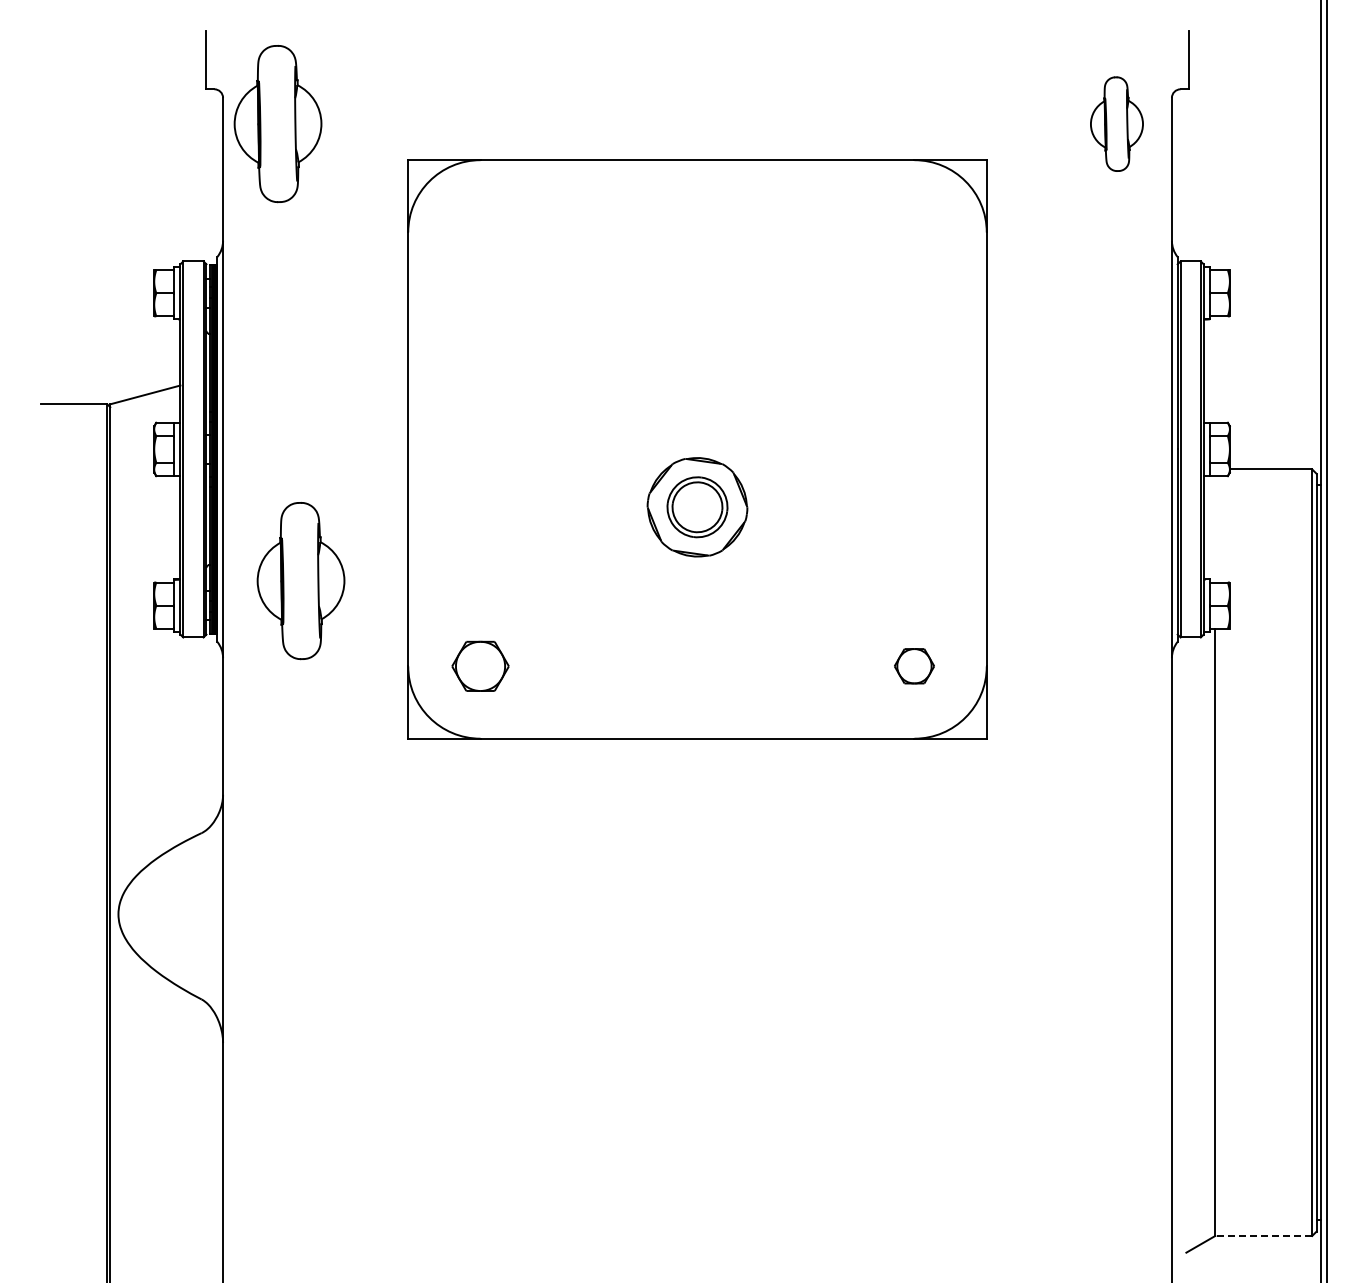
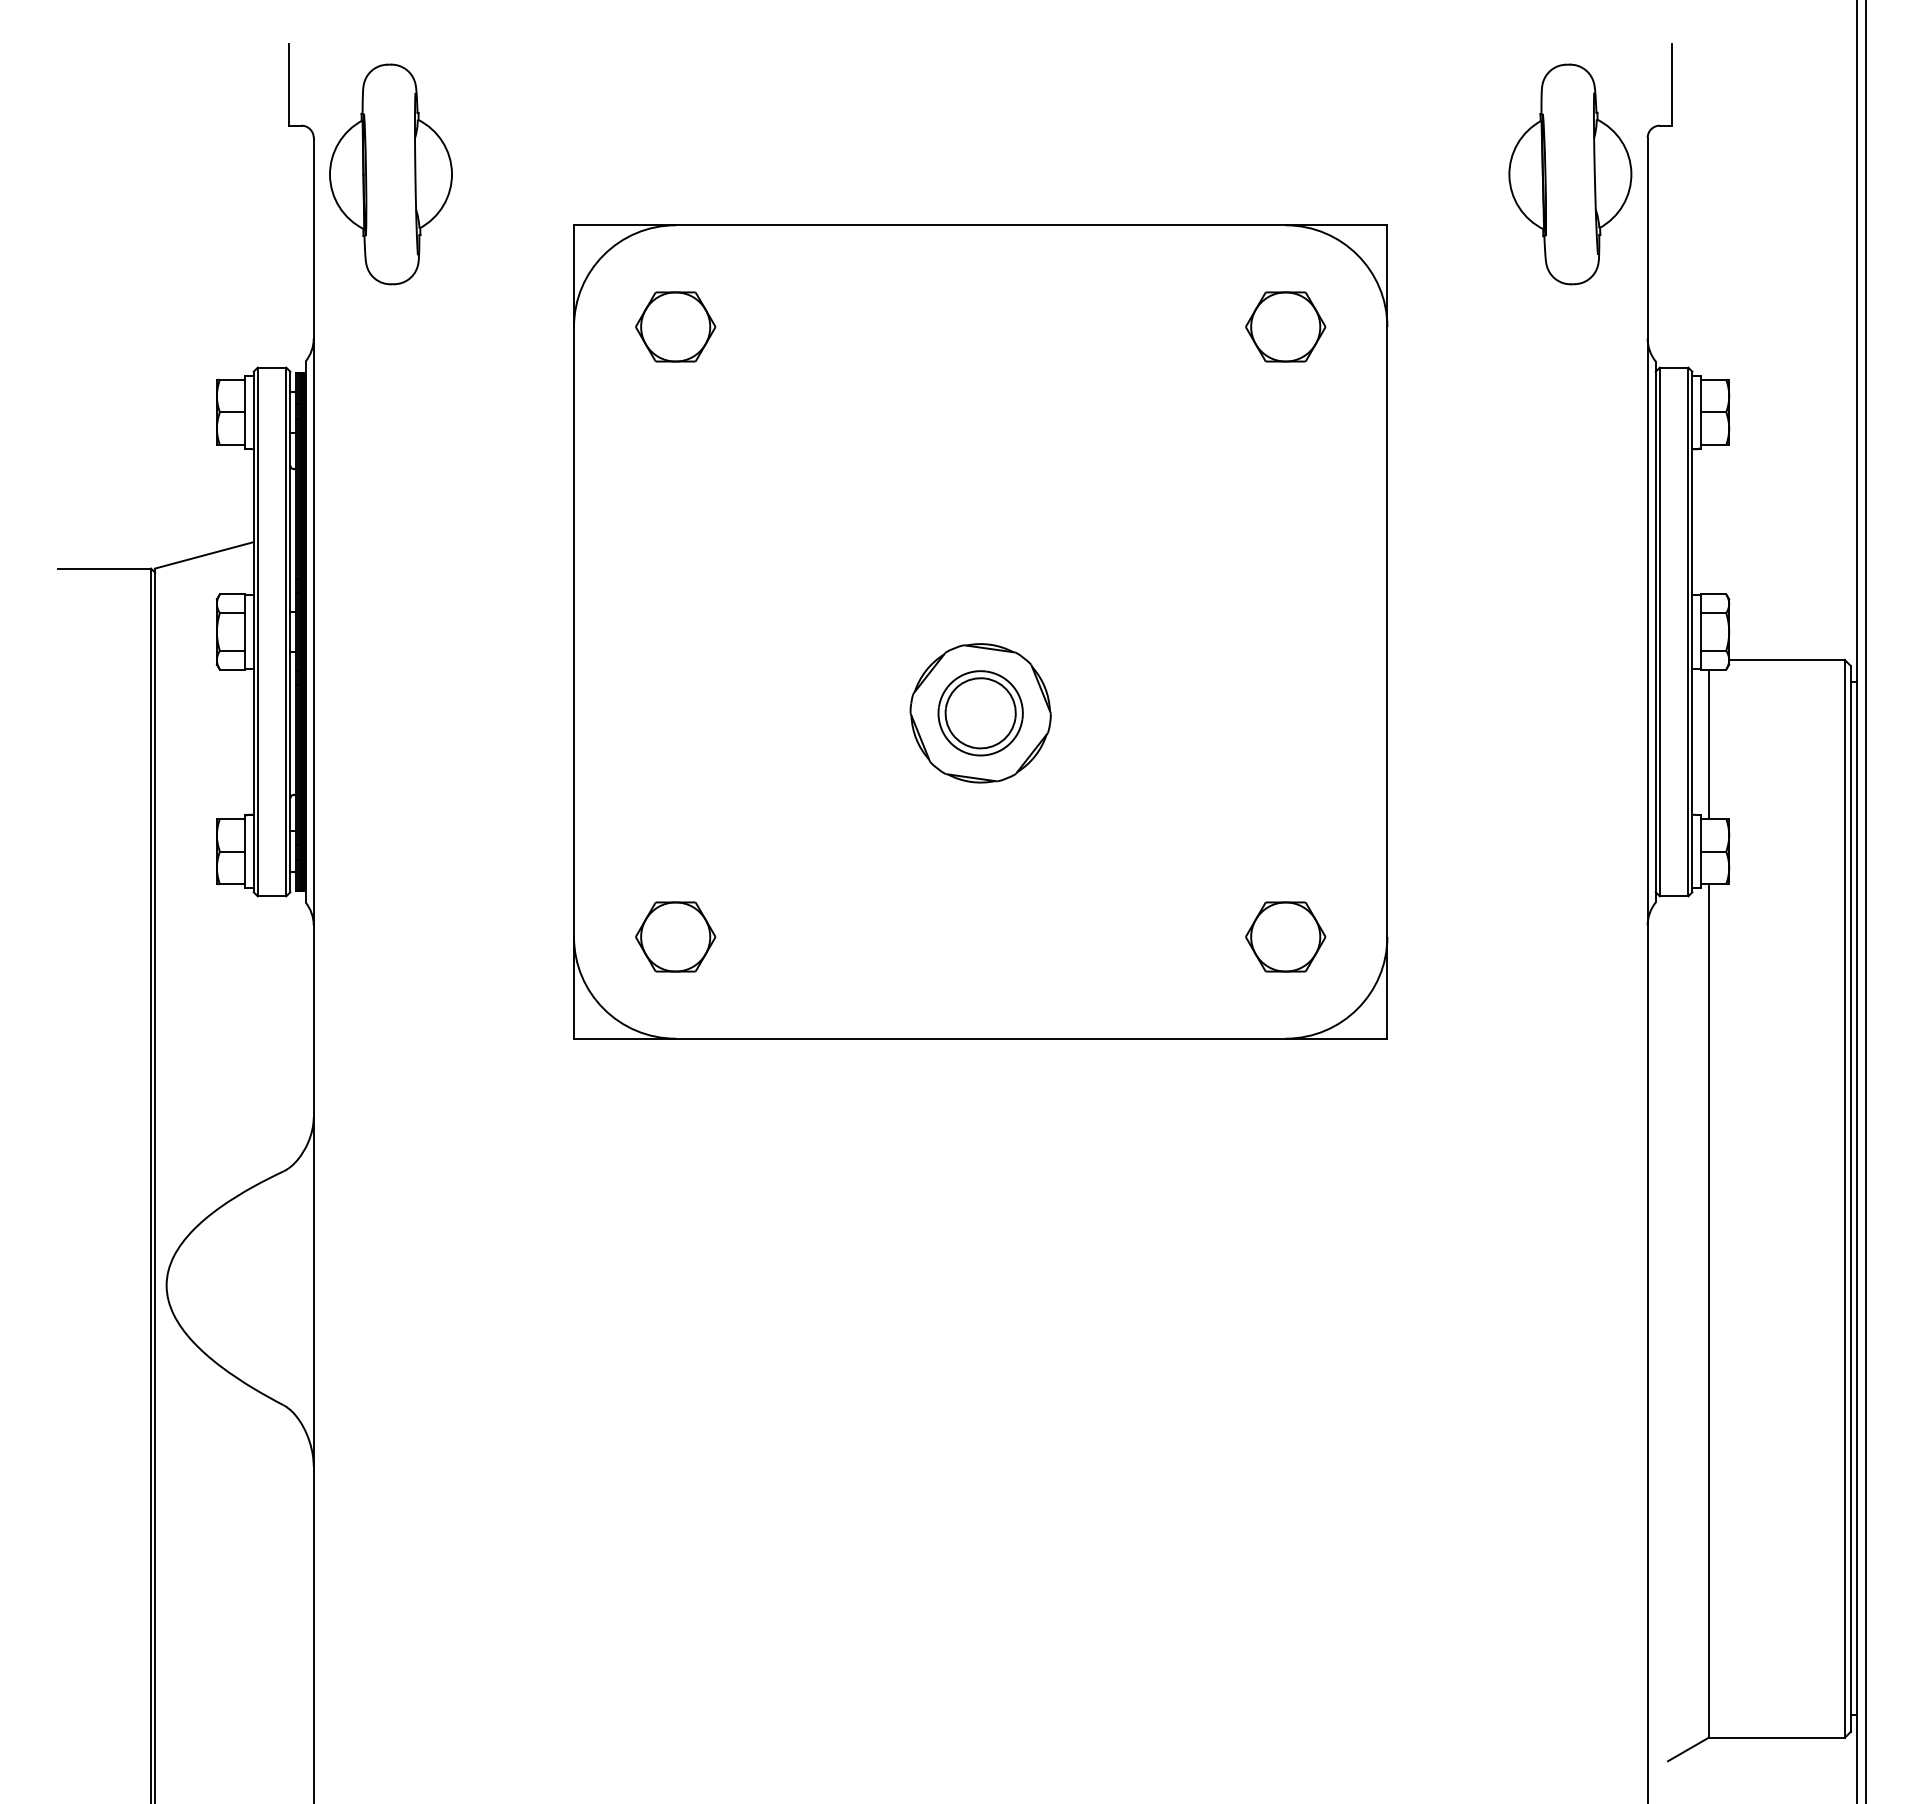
part: (1116, 124) -> (1569, 175), size x1.67
part: (480, 232) -> (675, 326), added
part: (914, 232) -> (1285, 326), added
line: (1215, 529) -> (1708, 744), added
part: (300, 581) -> (422, 817), removed
part: (914, 665) -> (1285, 935), size x1.43
line: (1263, 1235) -> (1776, 1737), dashed -> solid

